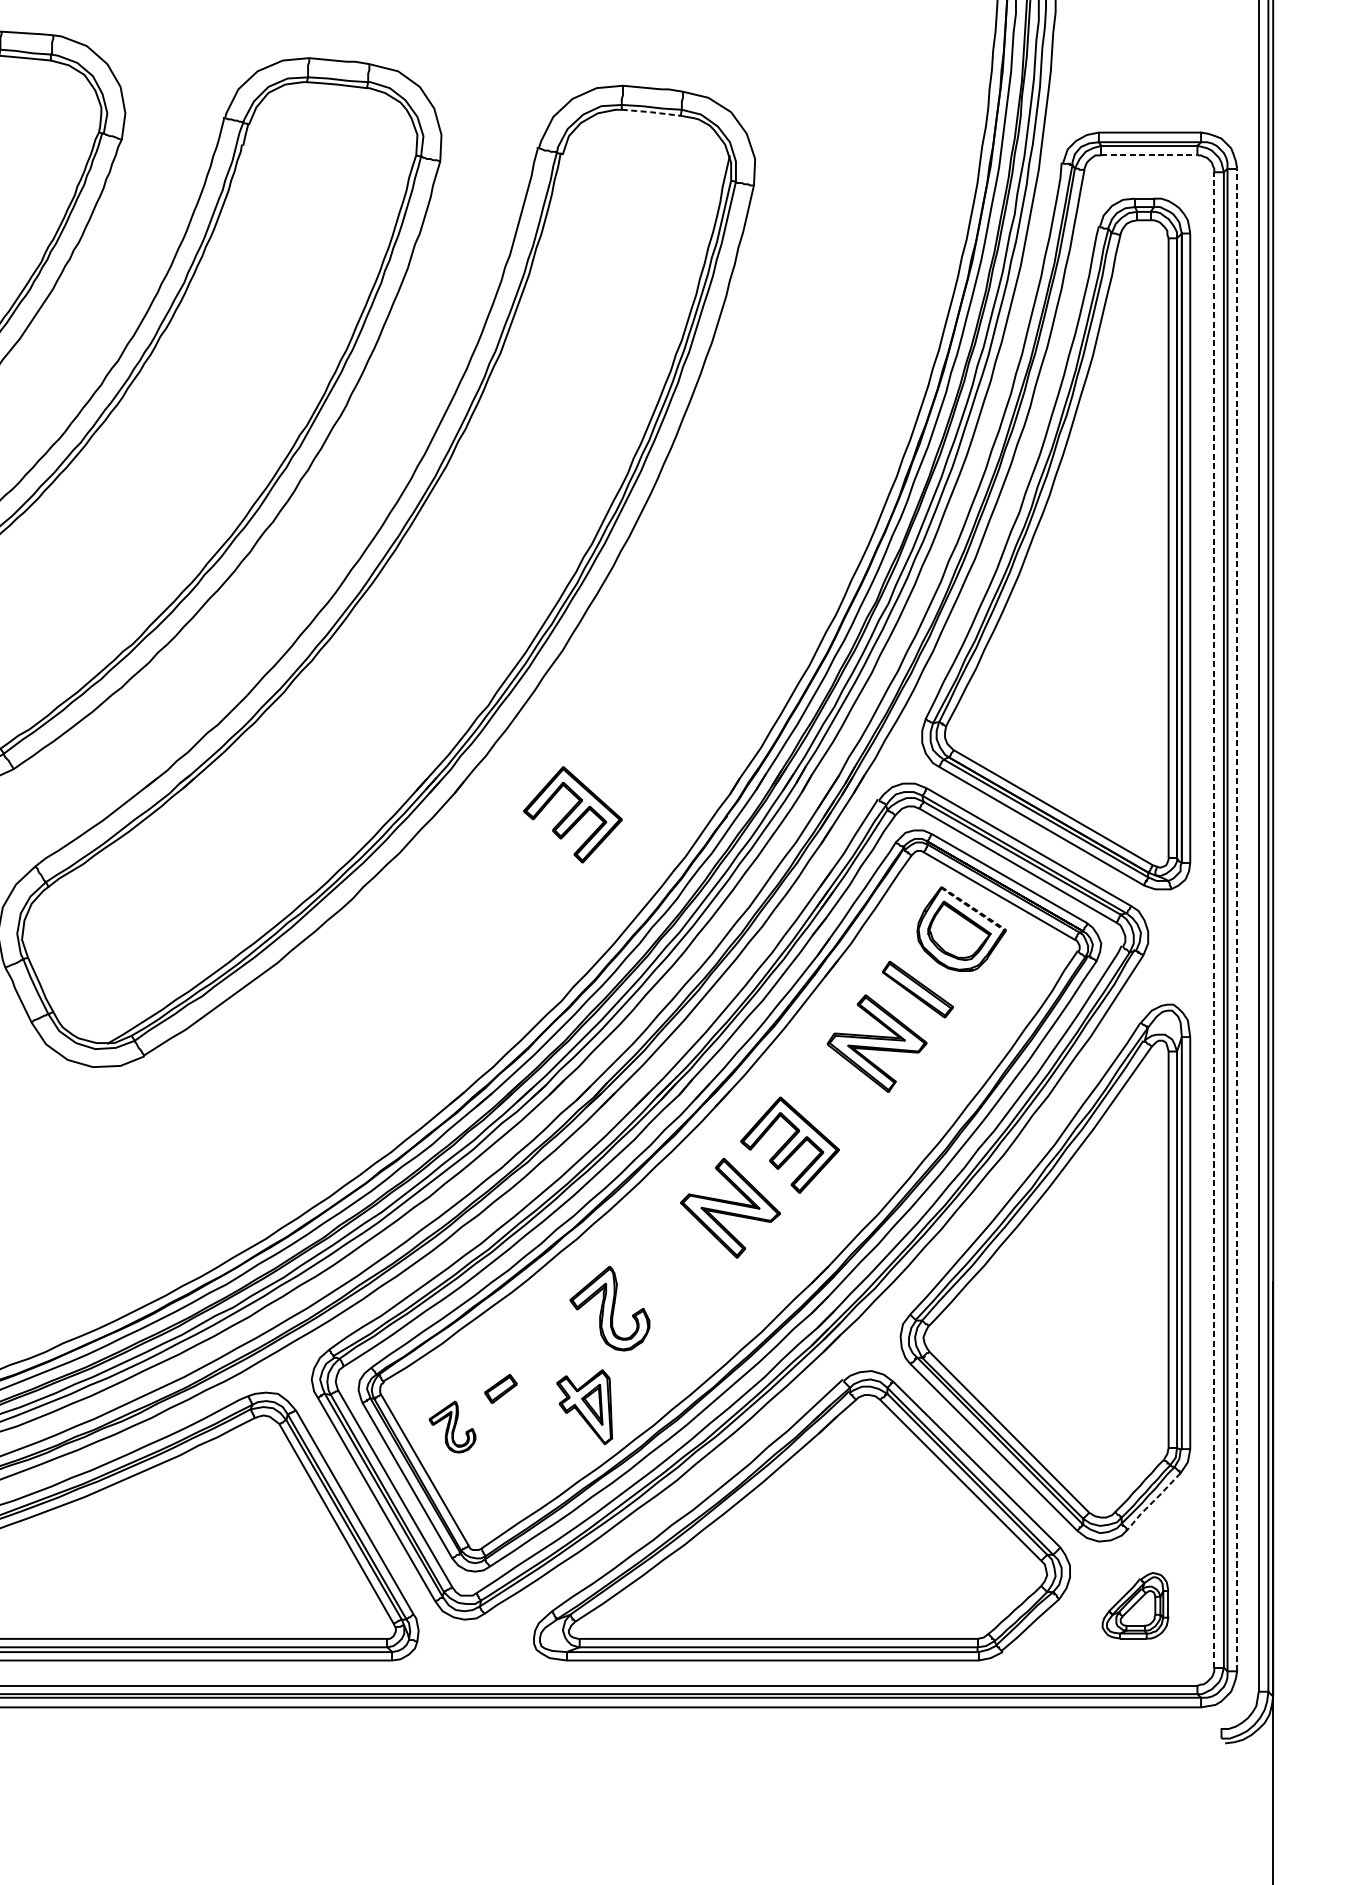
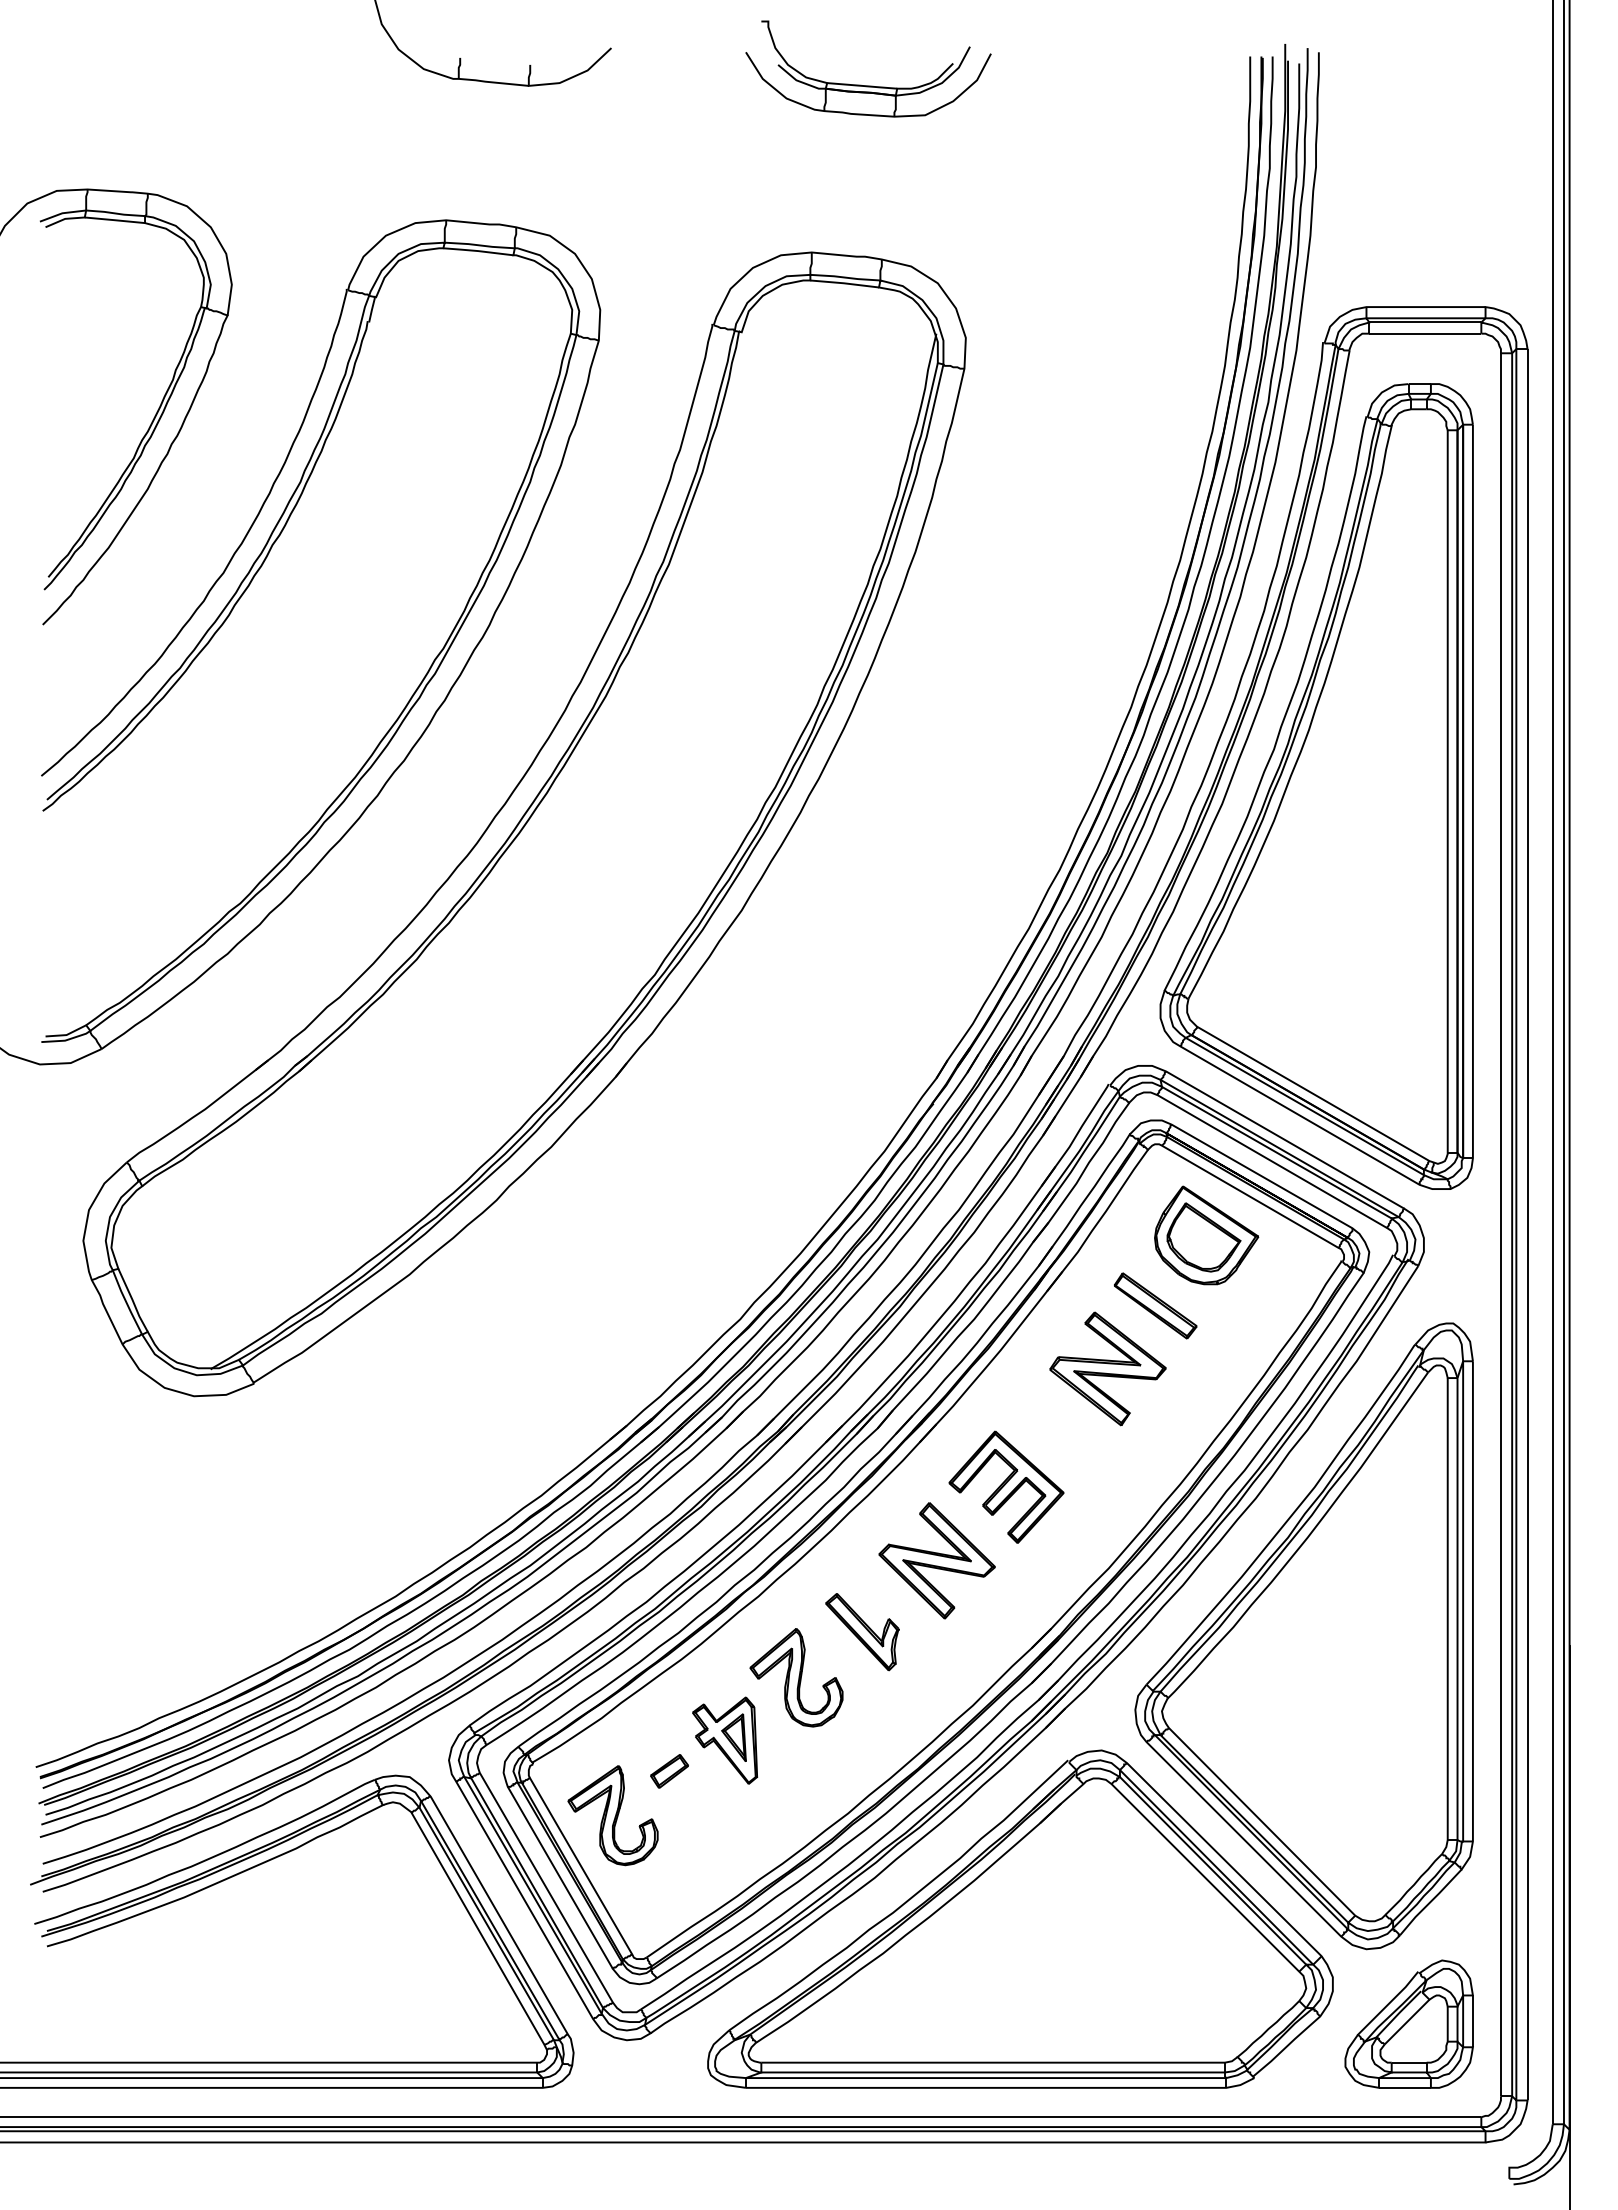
line: (650, 112) -> (843, 283), dashed -> solid
line: (1149, 155) -> (1425, 333), dashed -> solid
part: (572, 814) -> (753, 1101), removed
line: (1213, 919) -> (1500, 1224), dashed -> solid
line: (1237, 919) -> (1527, 1224), dashed -> solid
line: (1006, 930) -> (1258, 1236), dashed -> solid
part: (666, 1269) -> (862, 1632), added
part: (584, 1407) -> (725, 1740), moved
part: (451, 1426) -> (612, 1815), size x1.67
line: (1153, 1501) -> (1430, 1902), dashed -> solid
part: (1134, 1605) -> (1408, 2023), size x1.67

